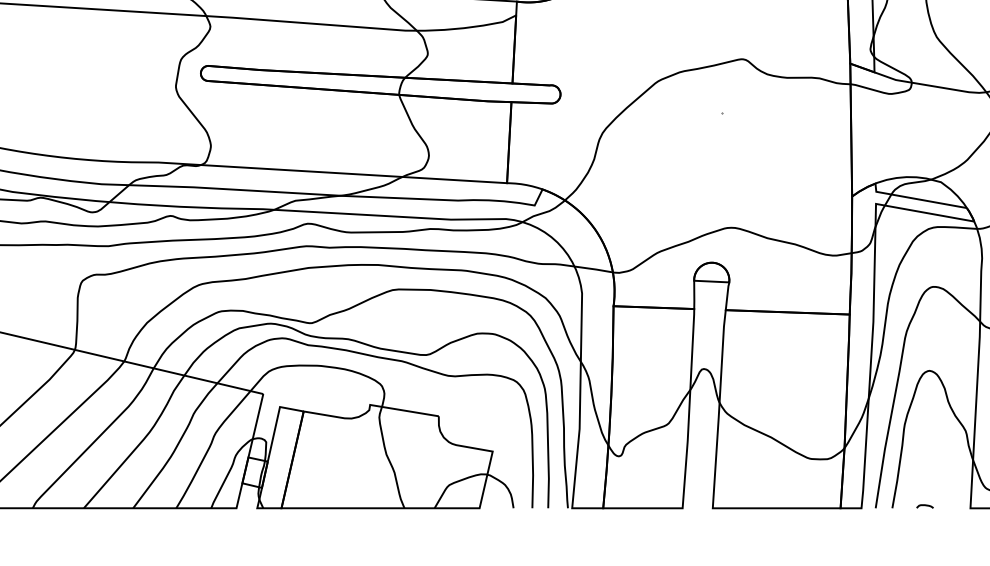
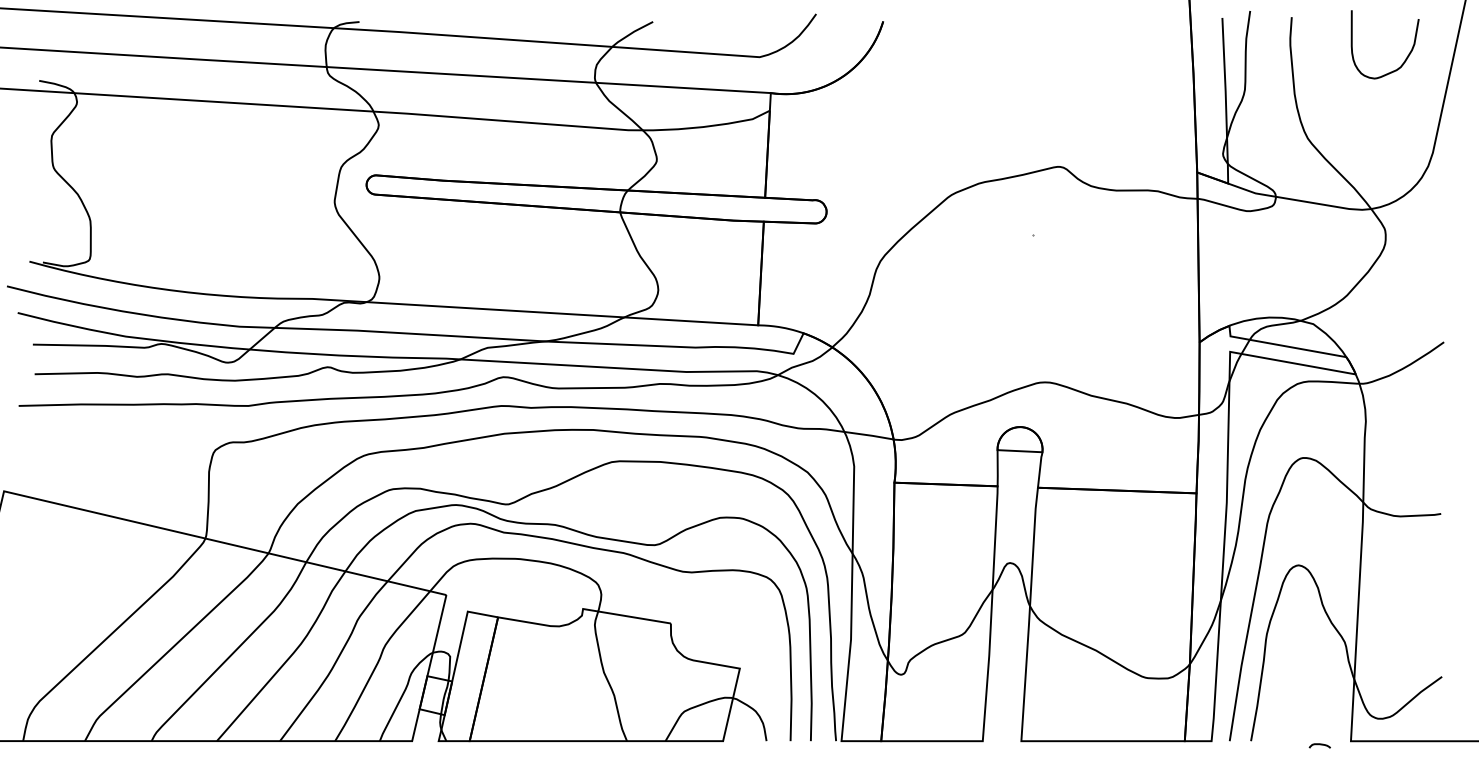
curve: (924, 506) -> (1319, 745), moved

